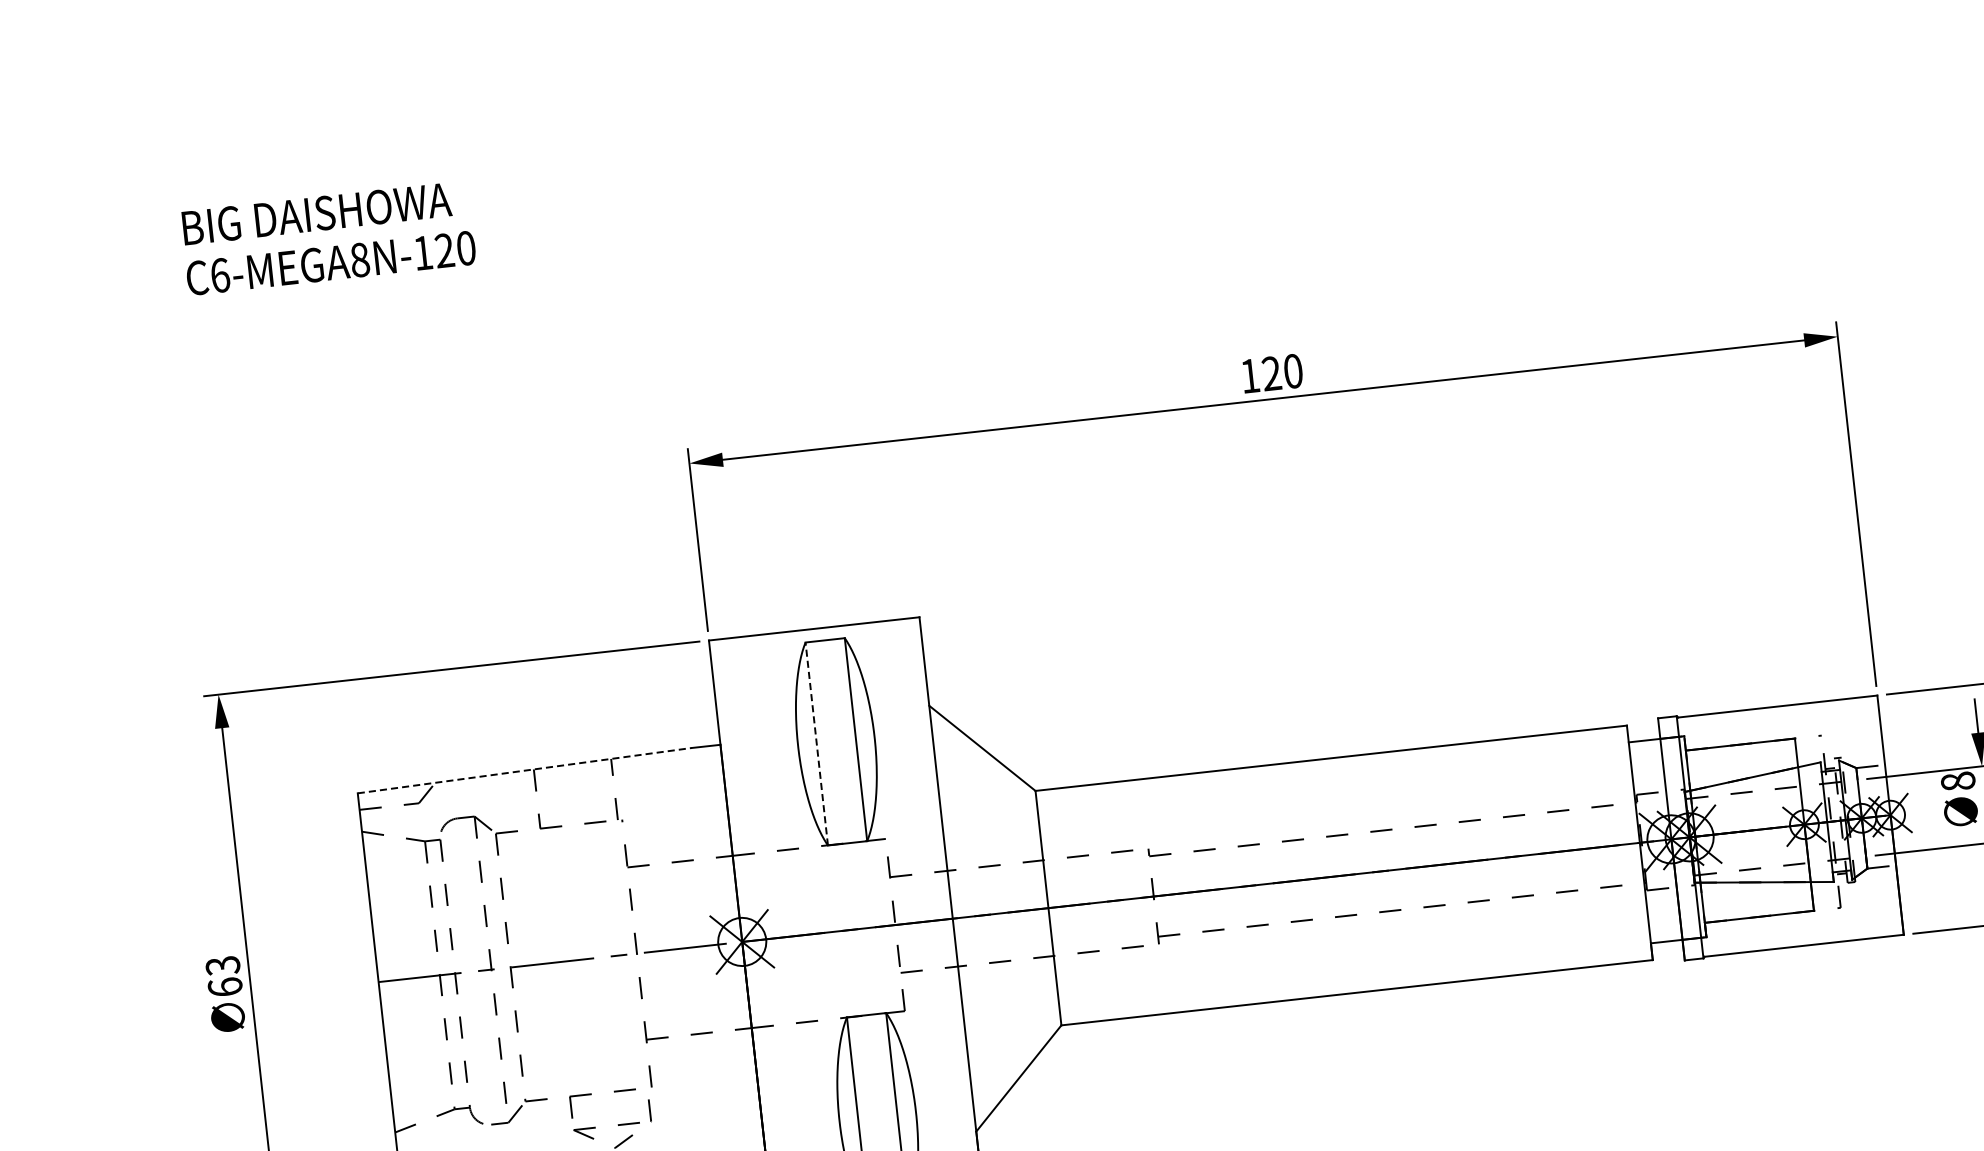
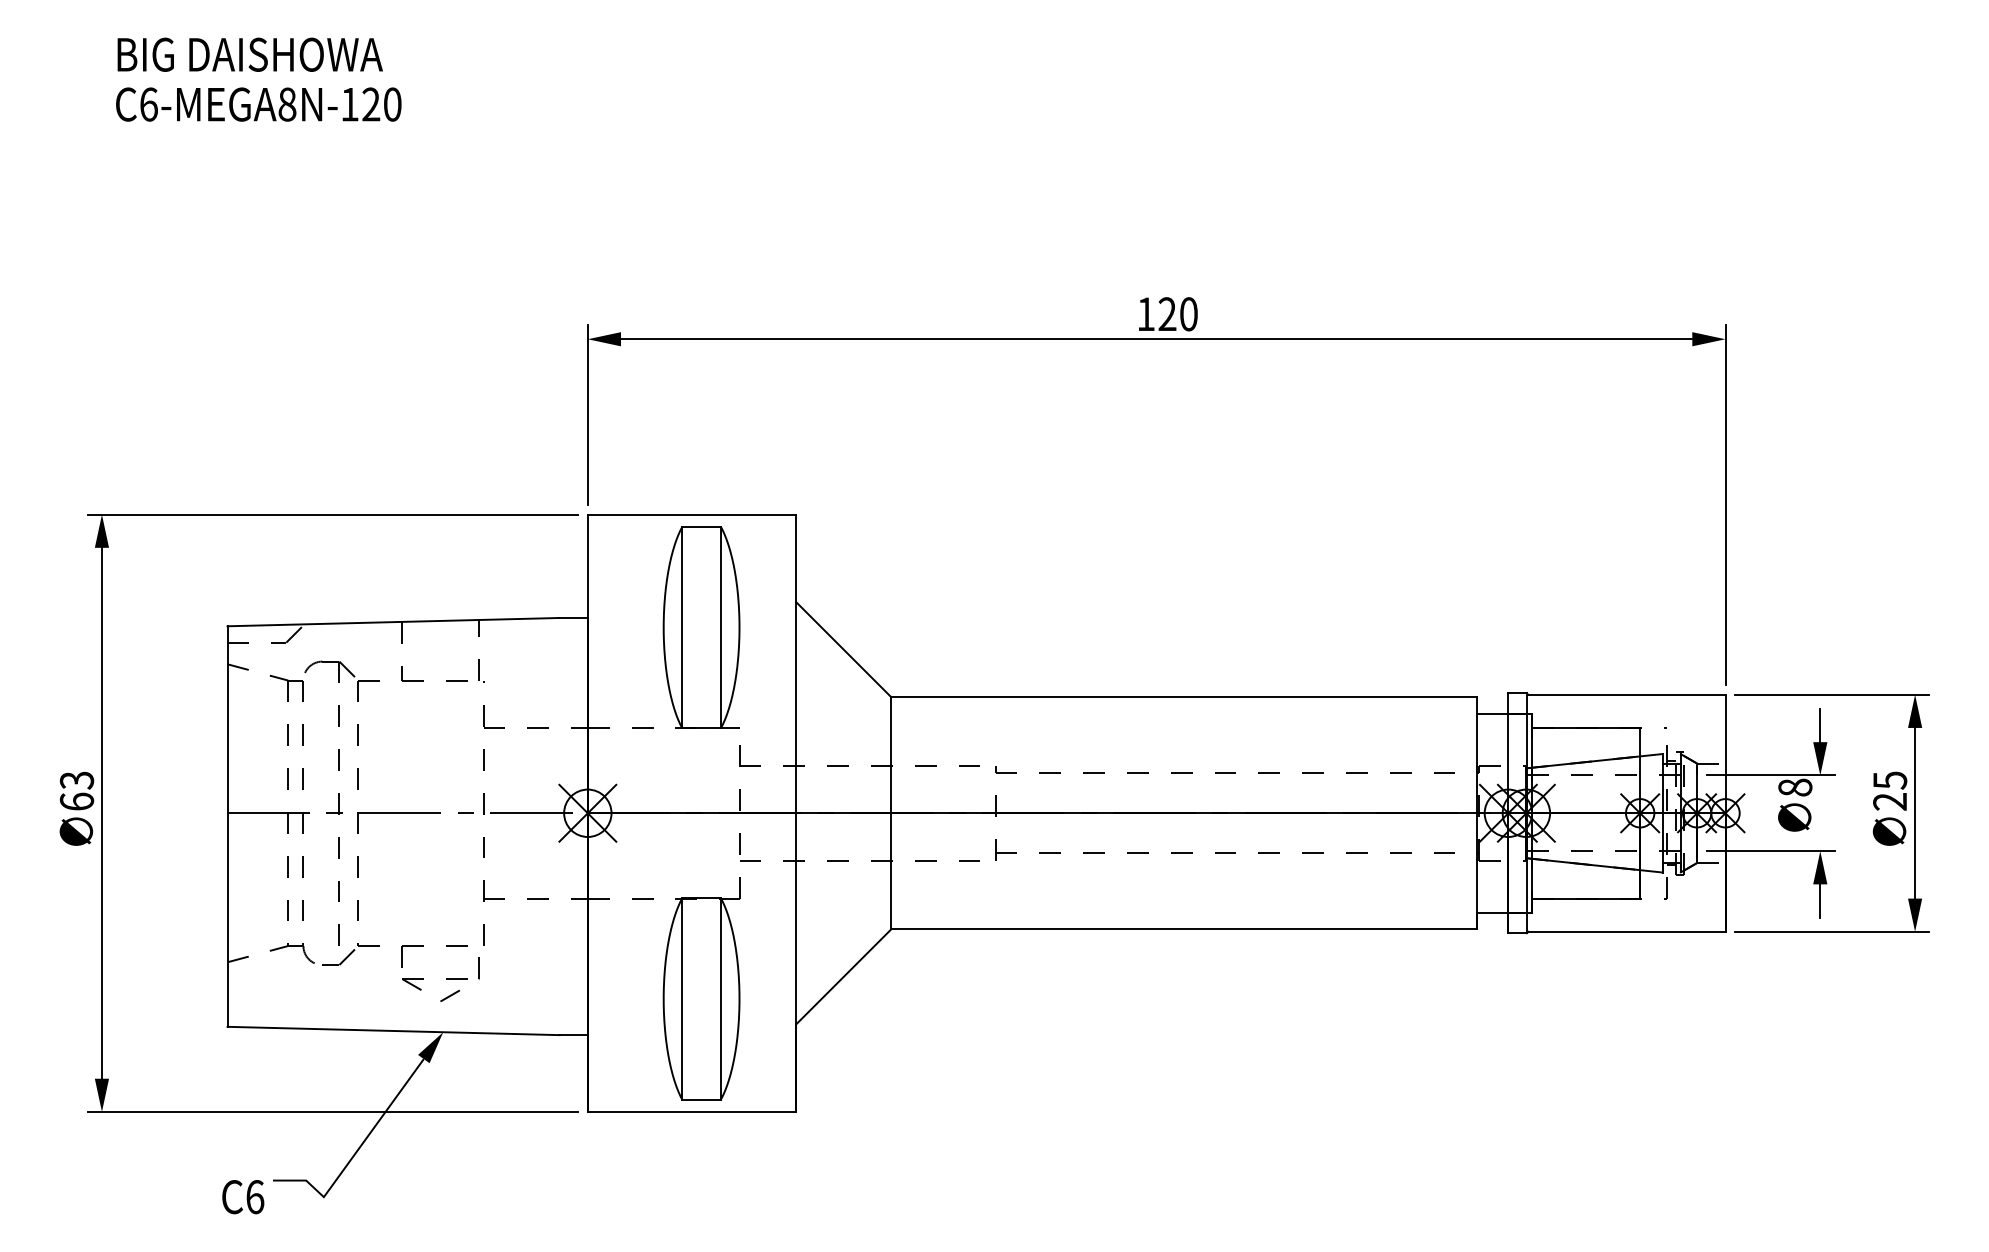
line: (817, 743) -> (682, 627), dashed -> solid
line: (524, 771) -> (393, 622), dashed -> solid

